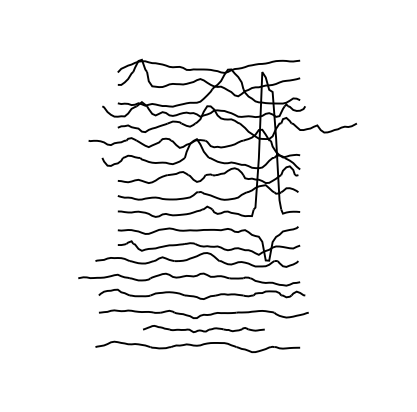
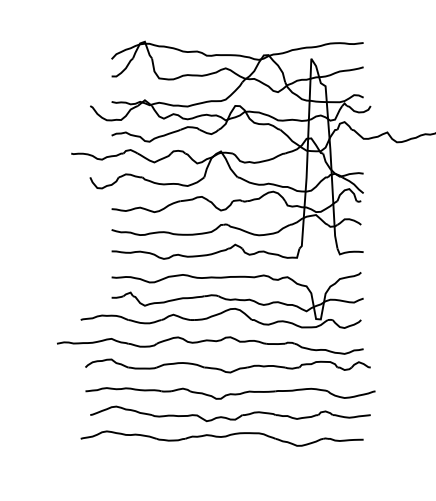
part: (203, 328) -> (230, 413), size x1.67

